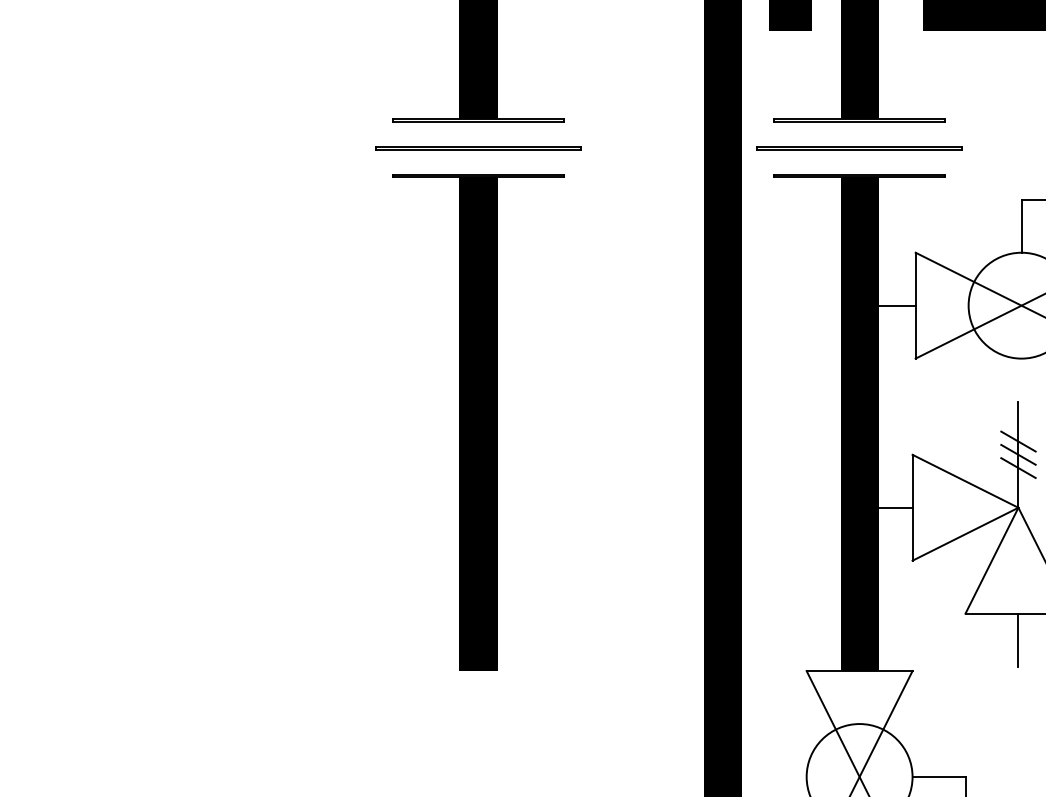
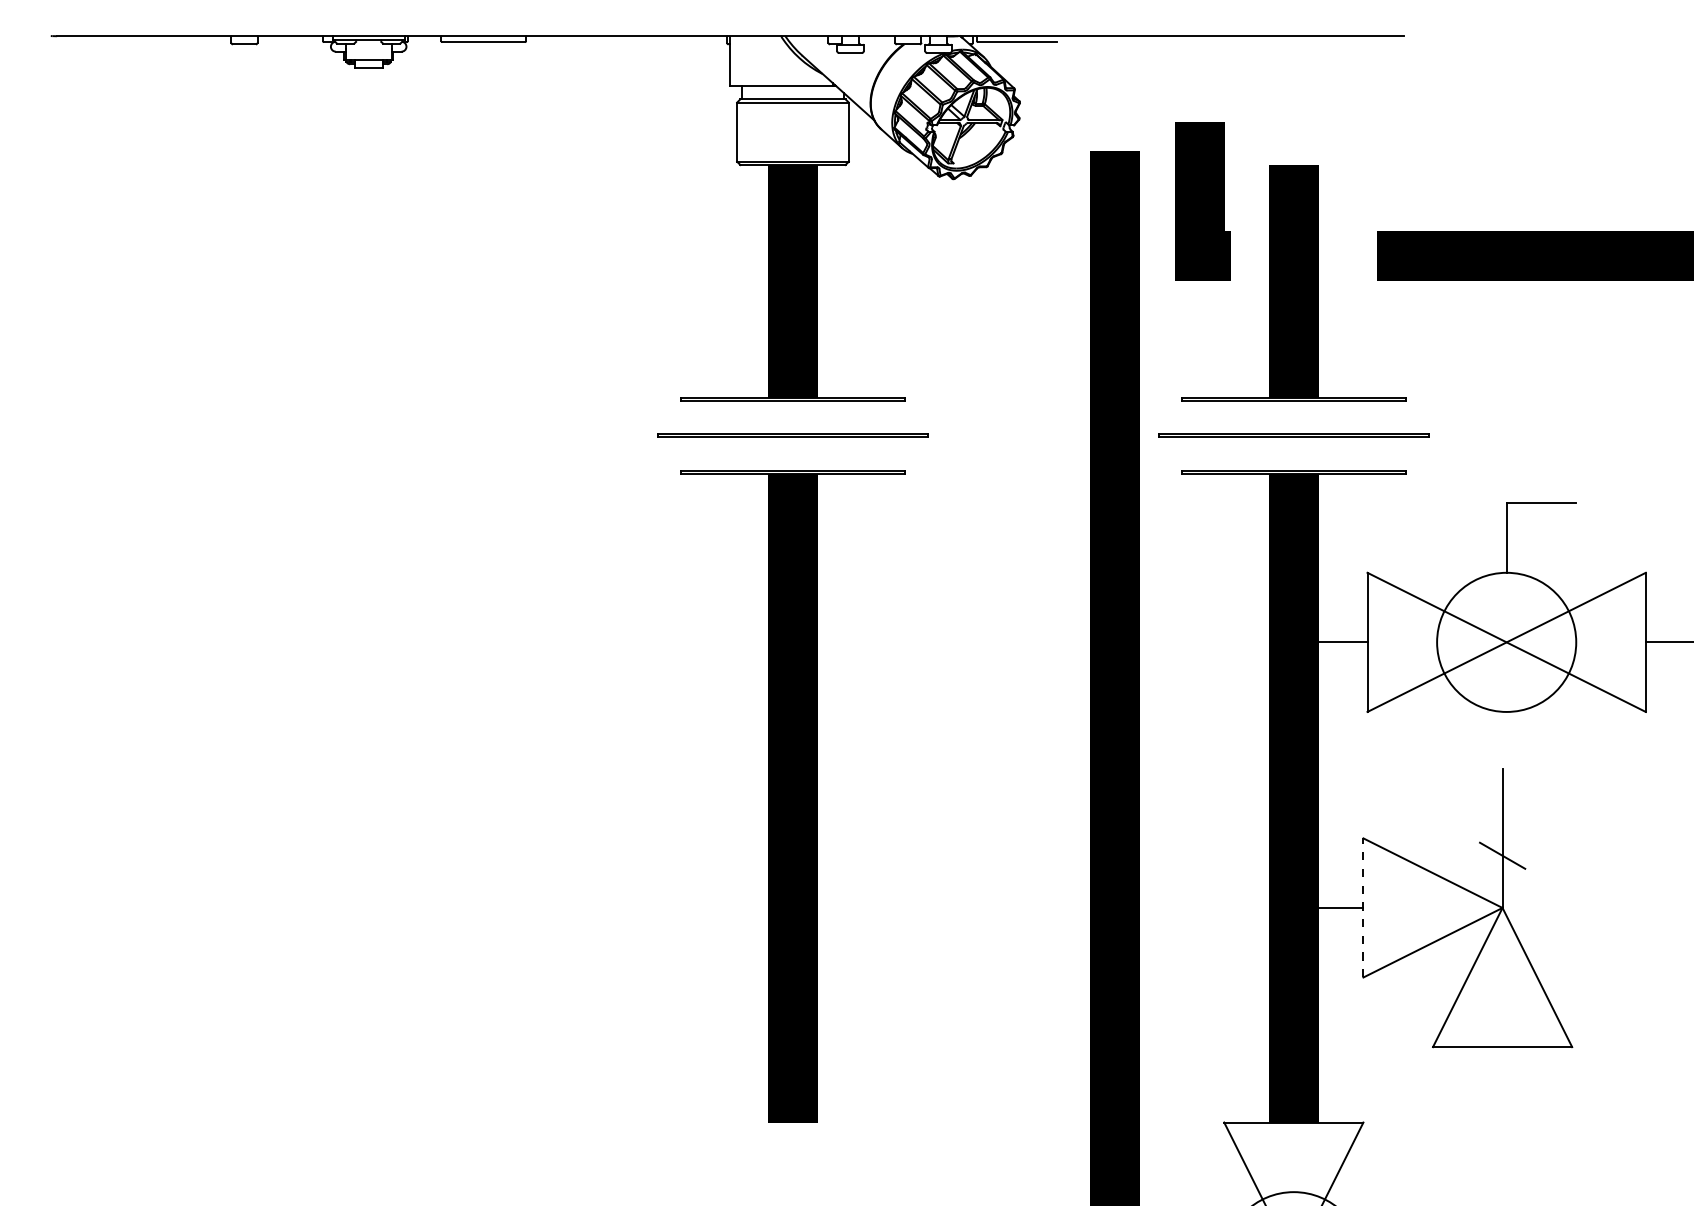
line: (1018, 441) -> (1502, 820), removed
line: (1018, 454) -> (1502, 838), removed
line: (912, 507) -> (1363, 907), solid -> dashed
line: (1018, 639) -> (1502, 1081), removed

